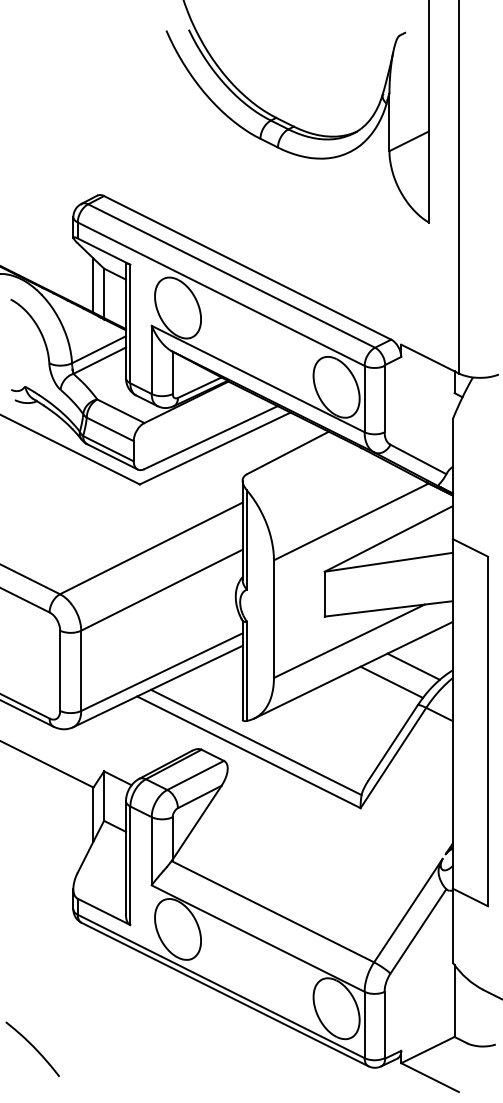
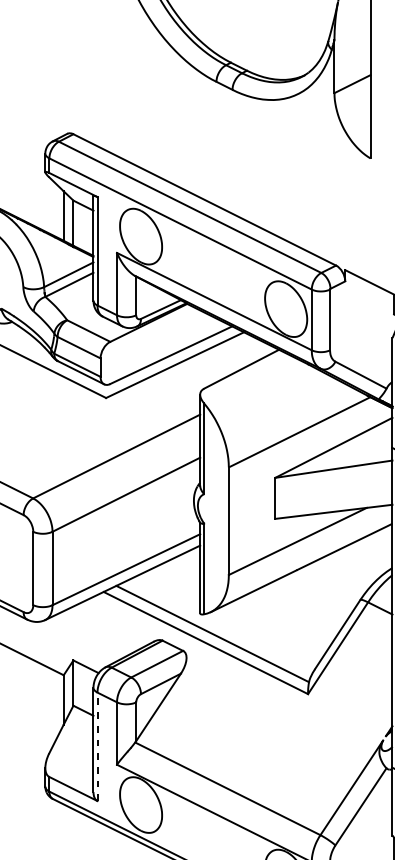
line: (413, 666) -> (356, 564), removed
line: (391, 681) -> (336, 578), removed
line: (130, 865) -> (97, 746), solid -> dashed

